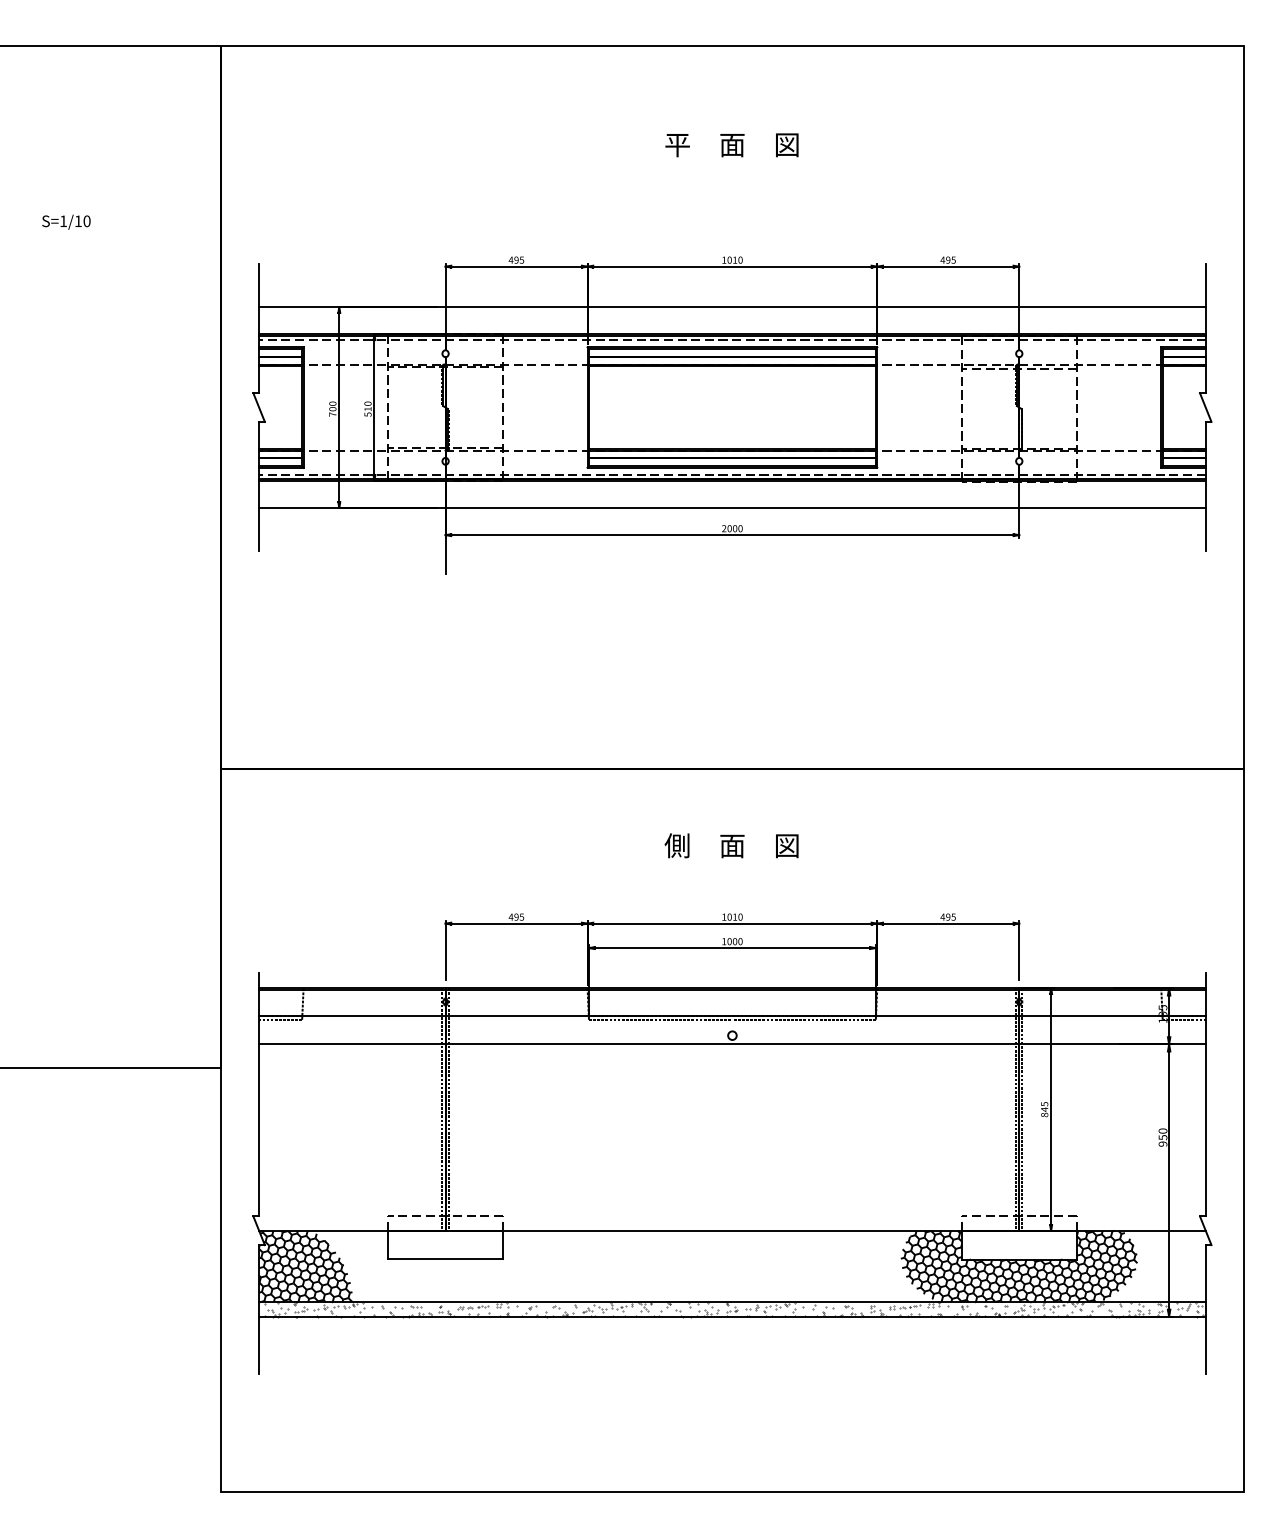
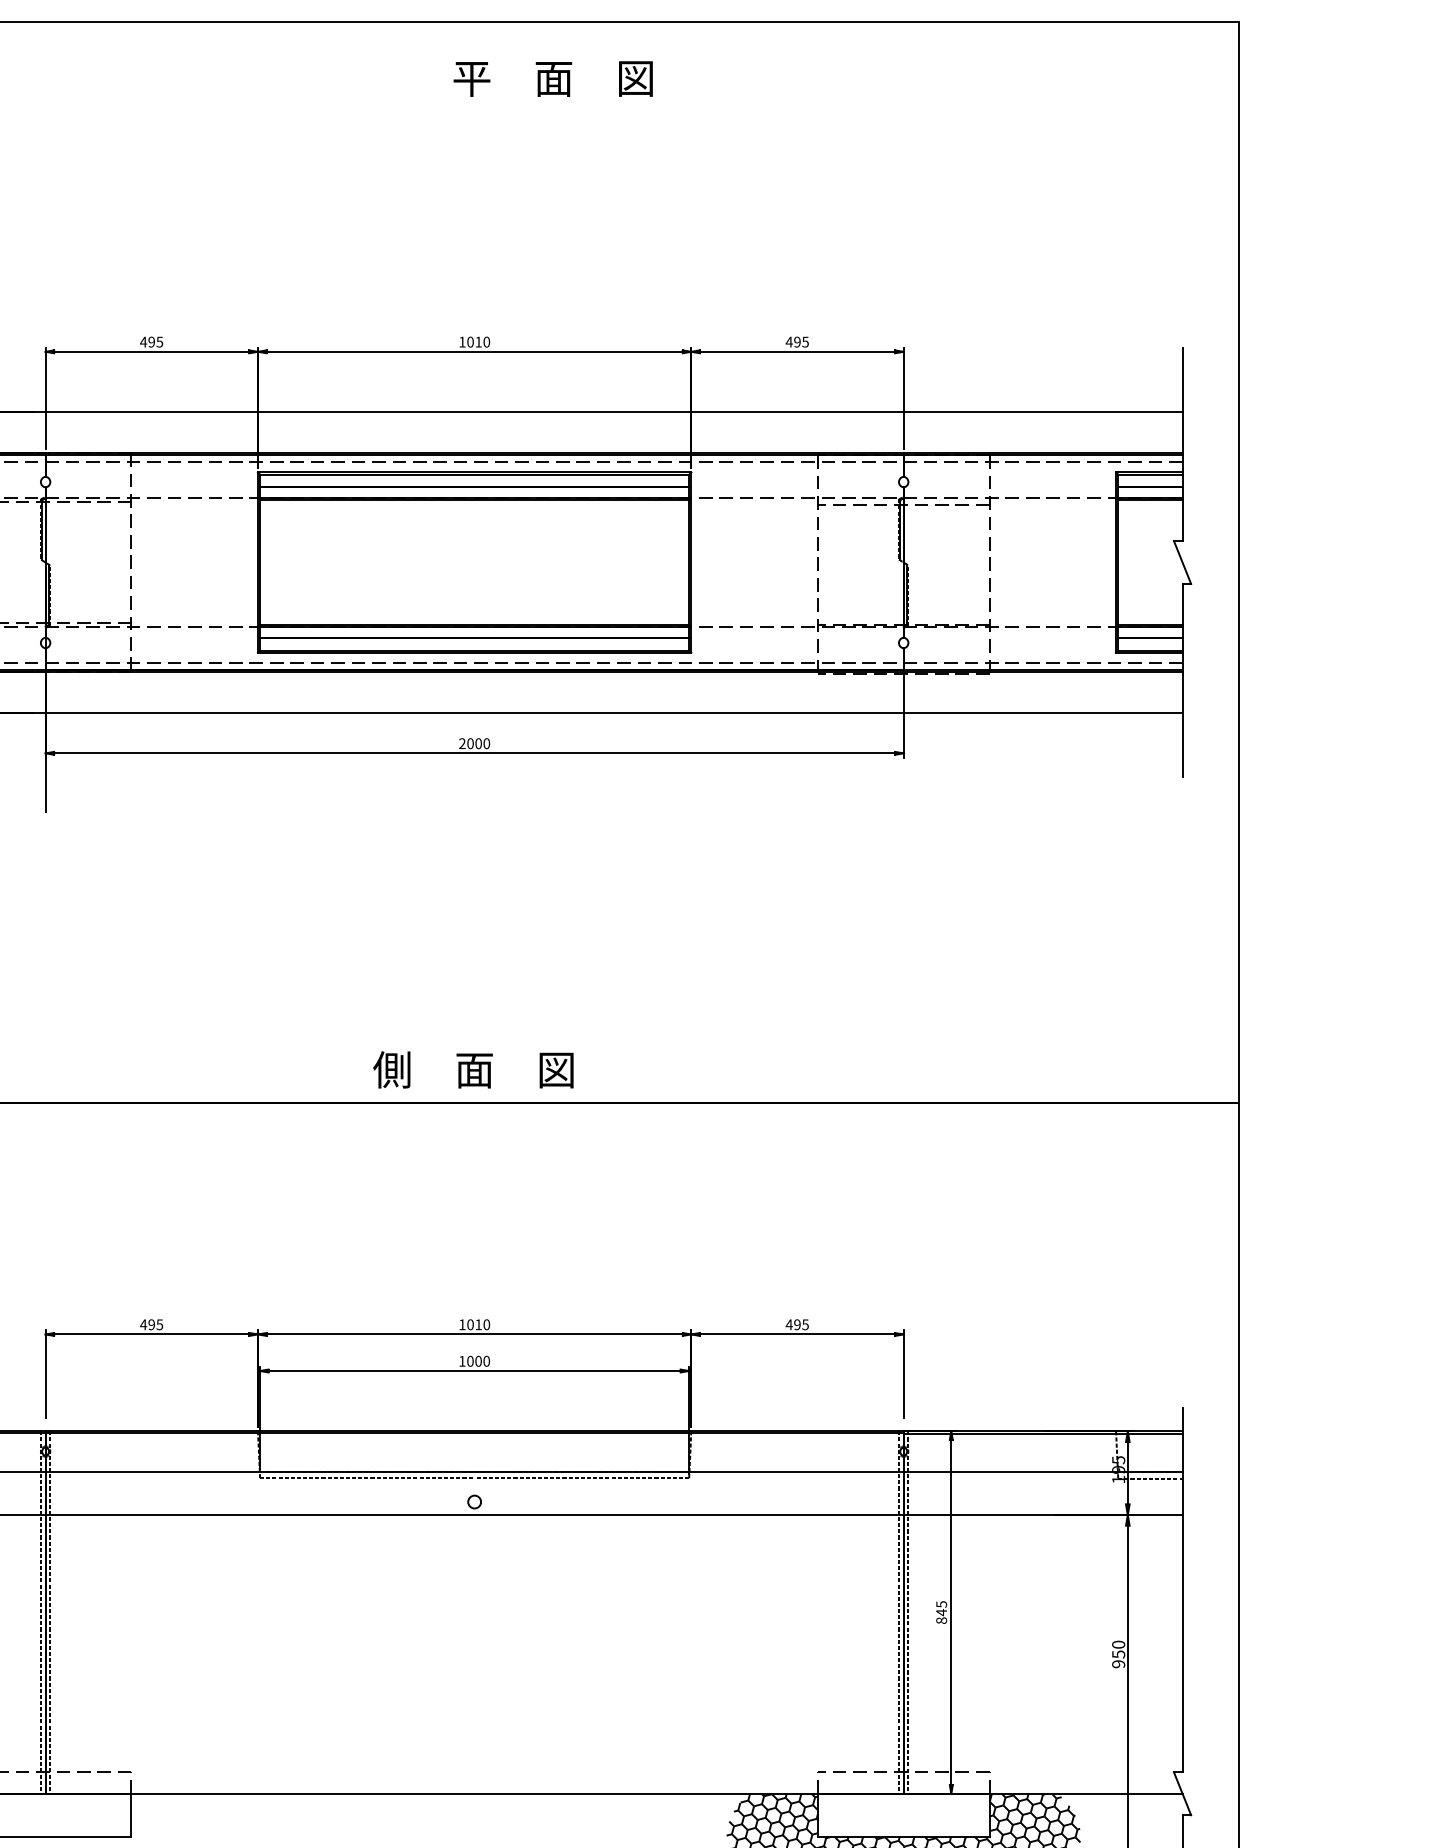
text: (731, 145) -> (552, 79), moved
text: (731, 845) -> (473, 1069), moved

